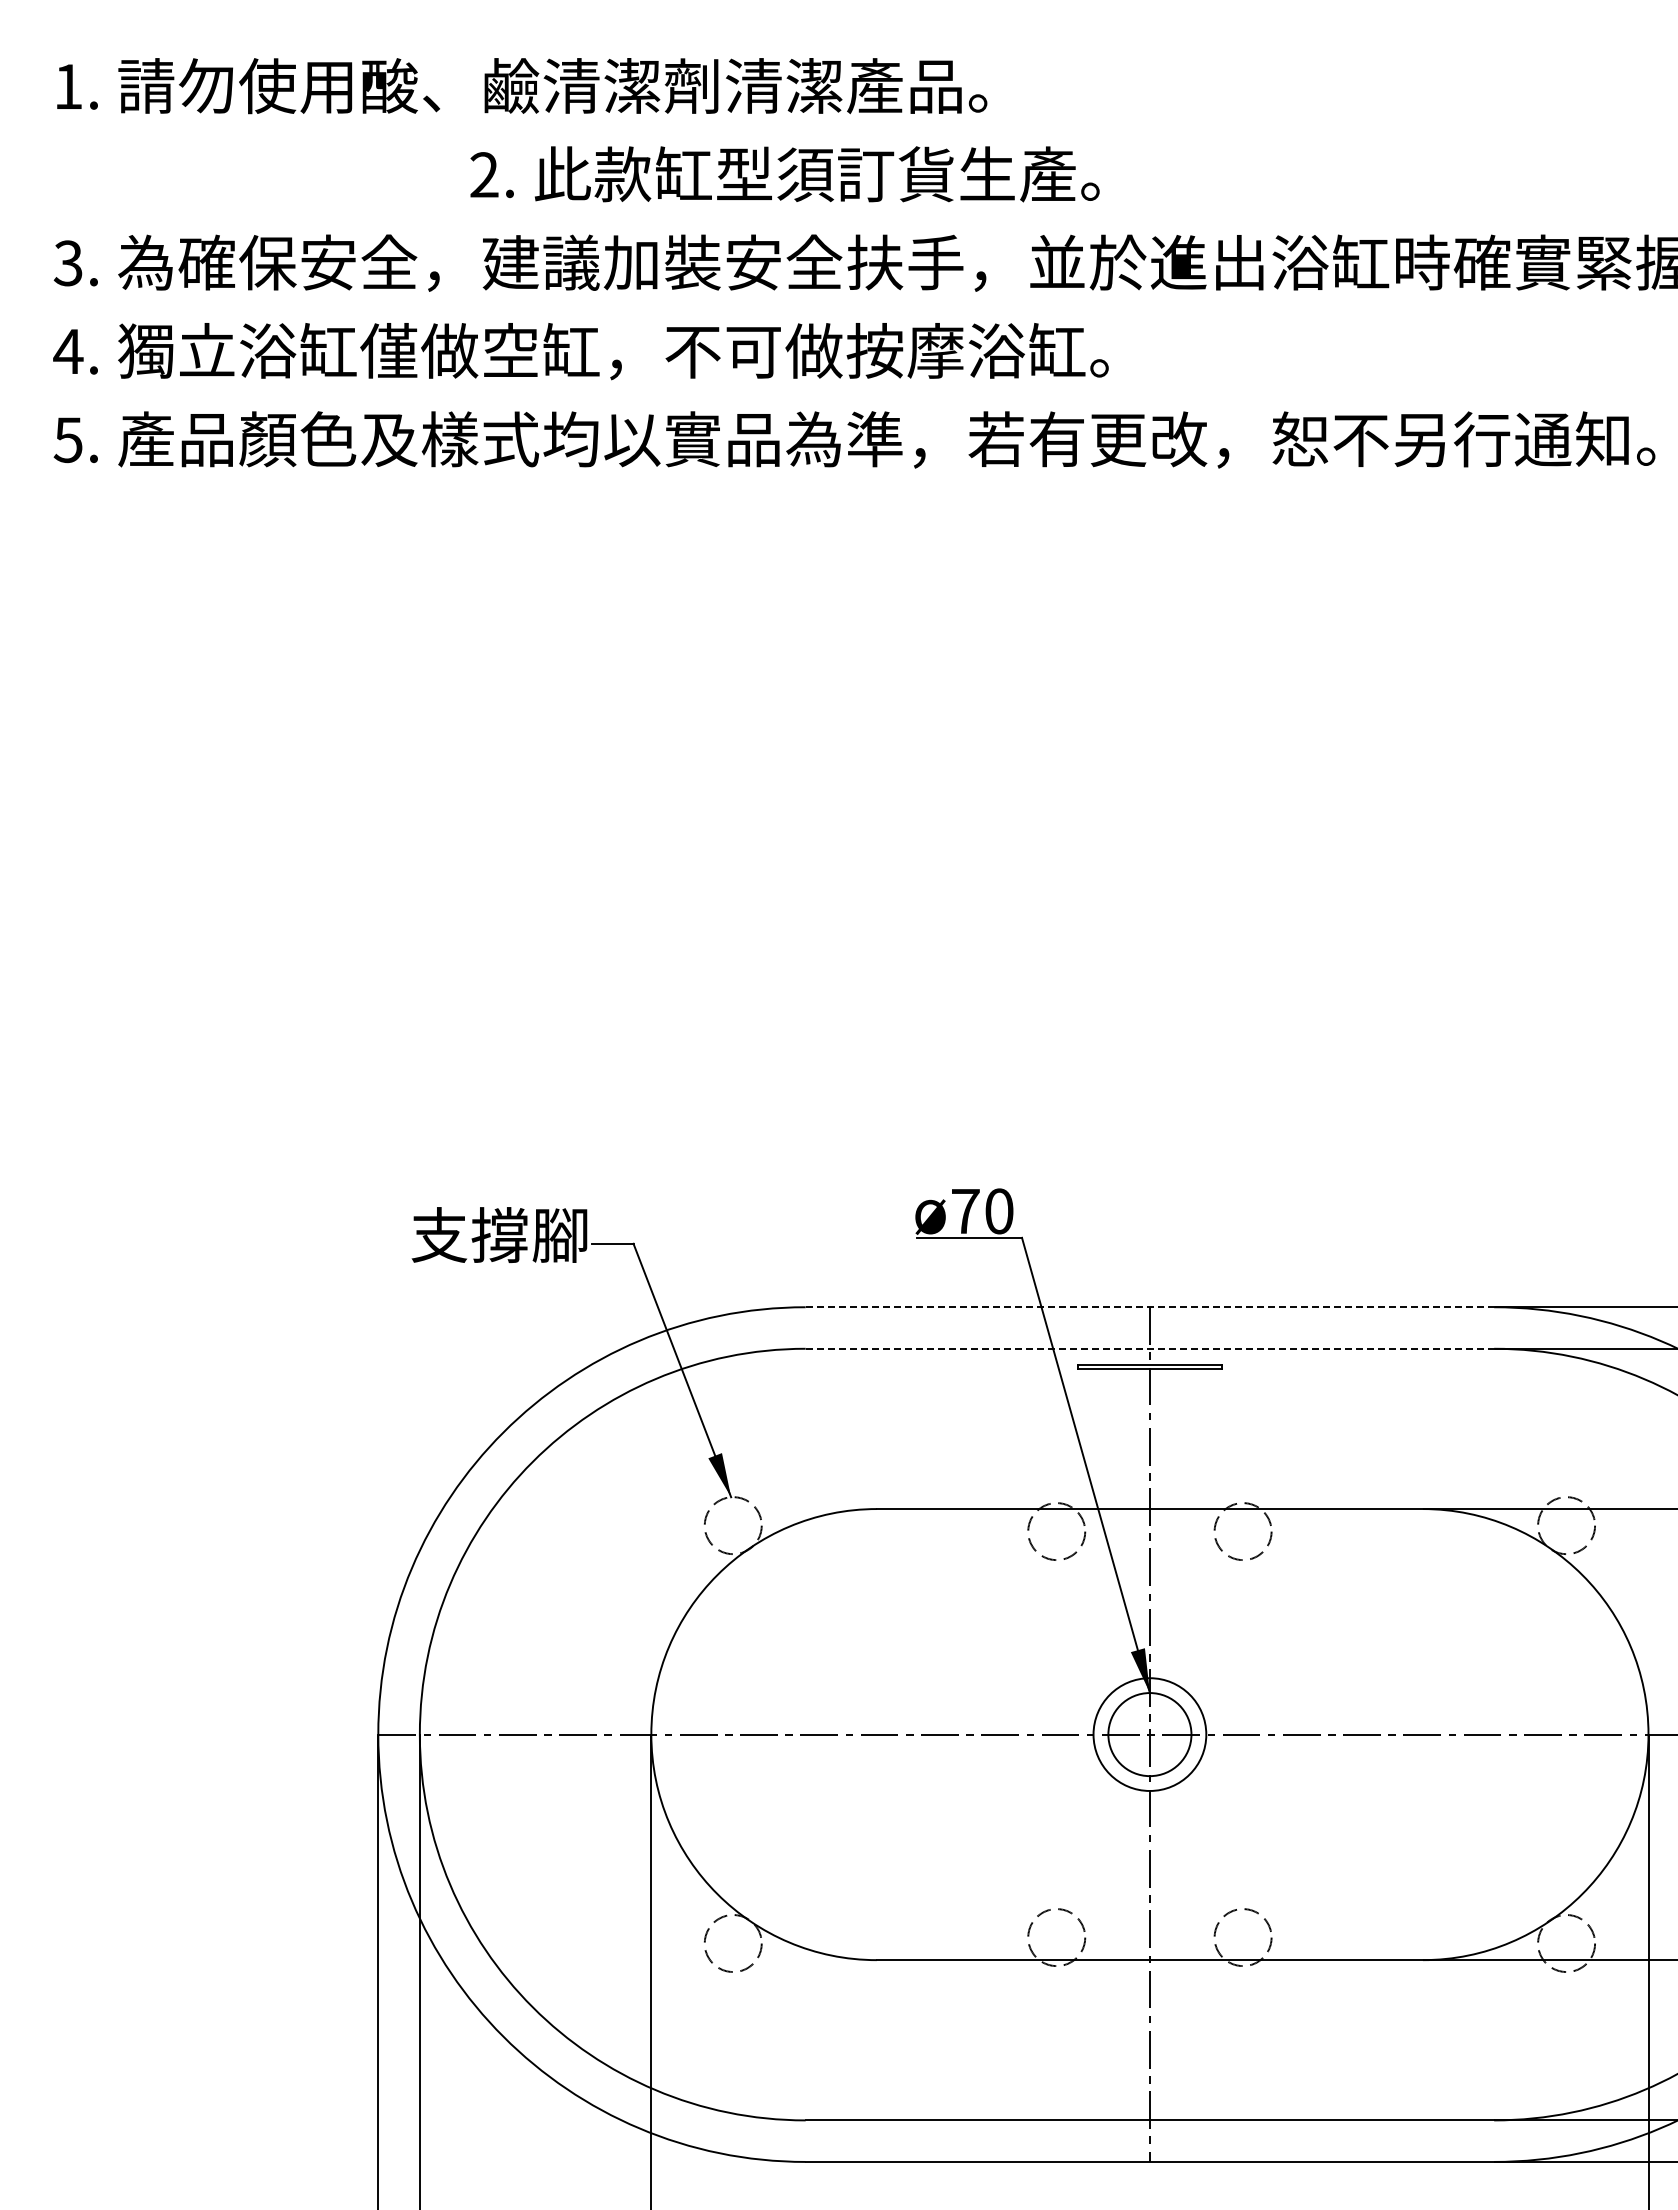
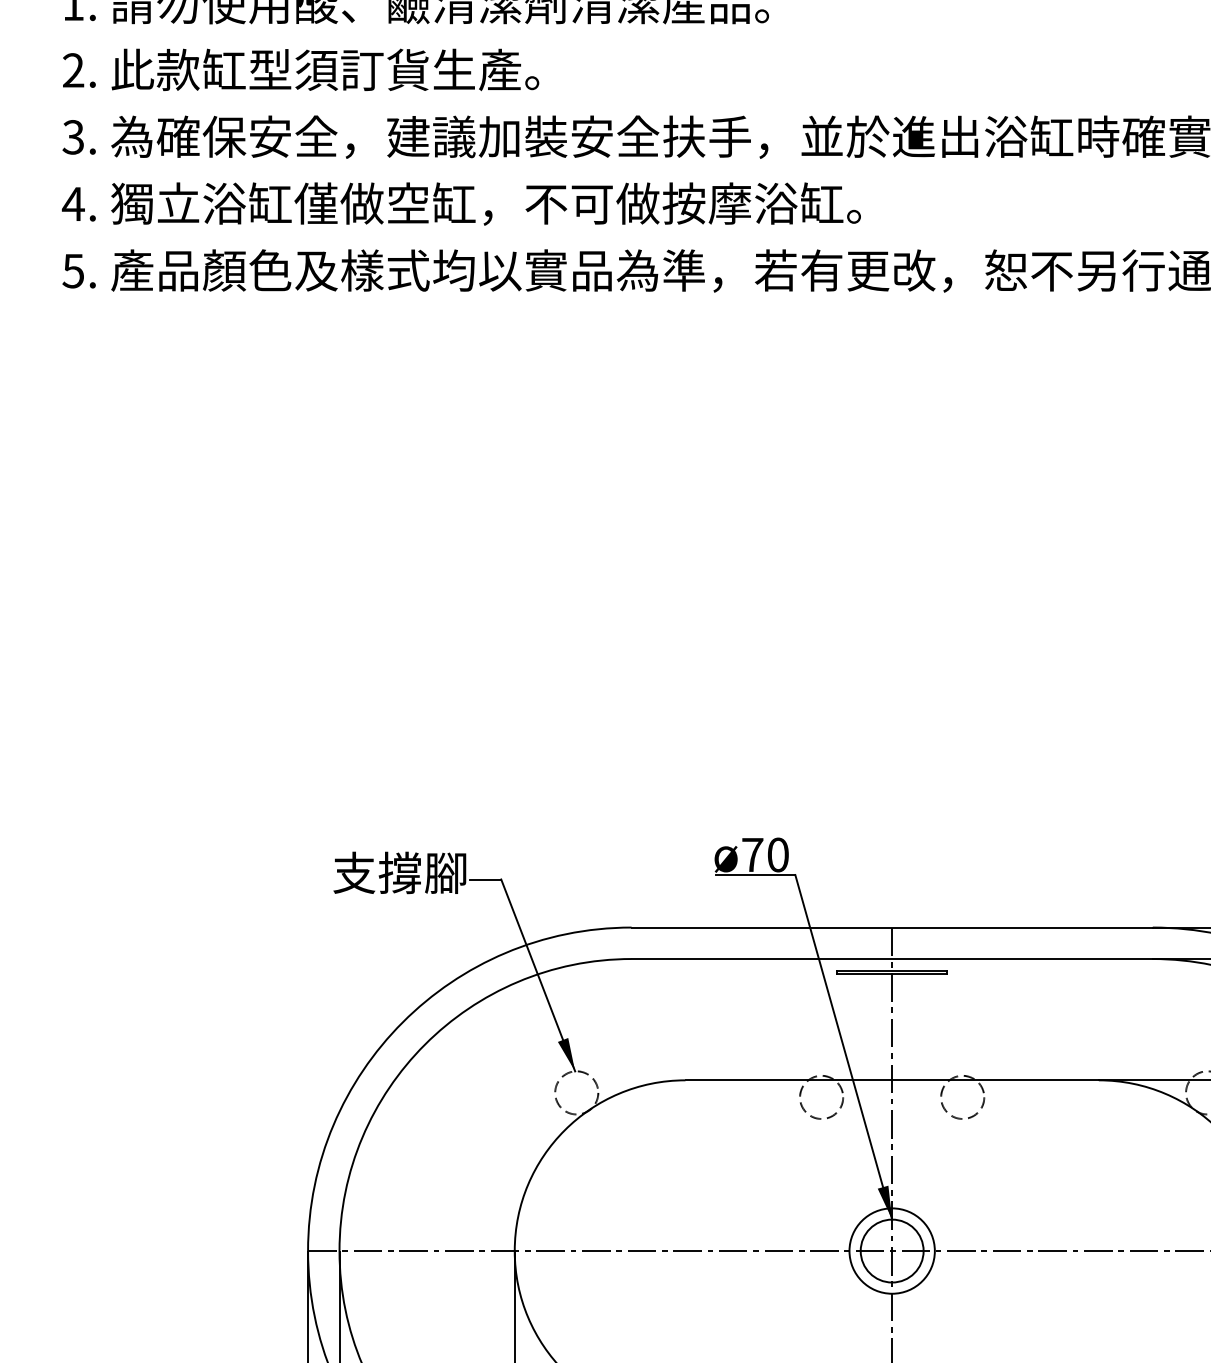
text: (784, 174) -> (300, 70), moved
line: (1150, 1307) -> (892, 927), dashed -> solid
line: (1150, 1348) -> (892, 958), dashed -> solid

